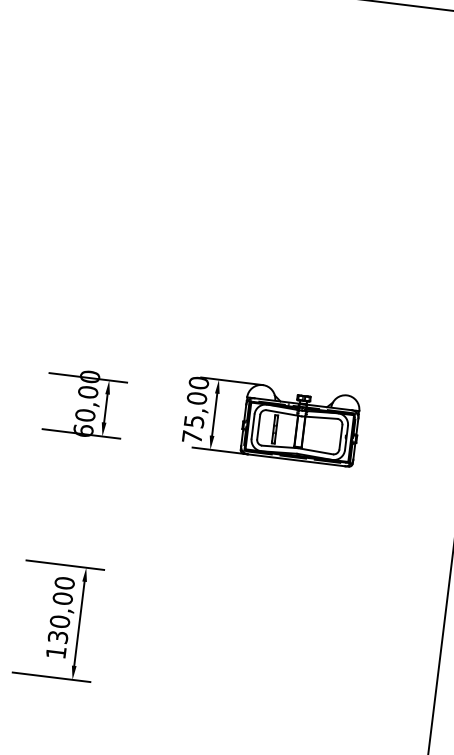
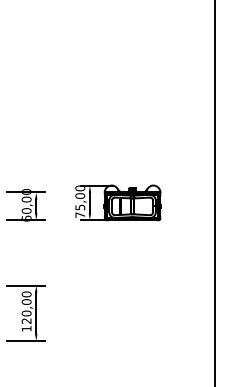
text: (57, 635) -> (26, 320), 130,00 -> 120,00

